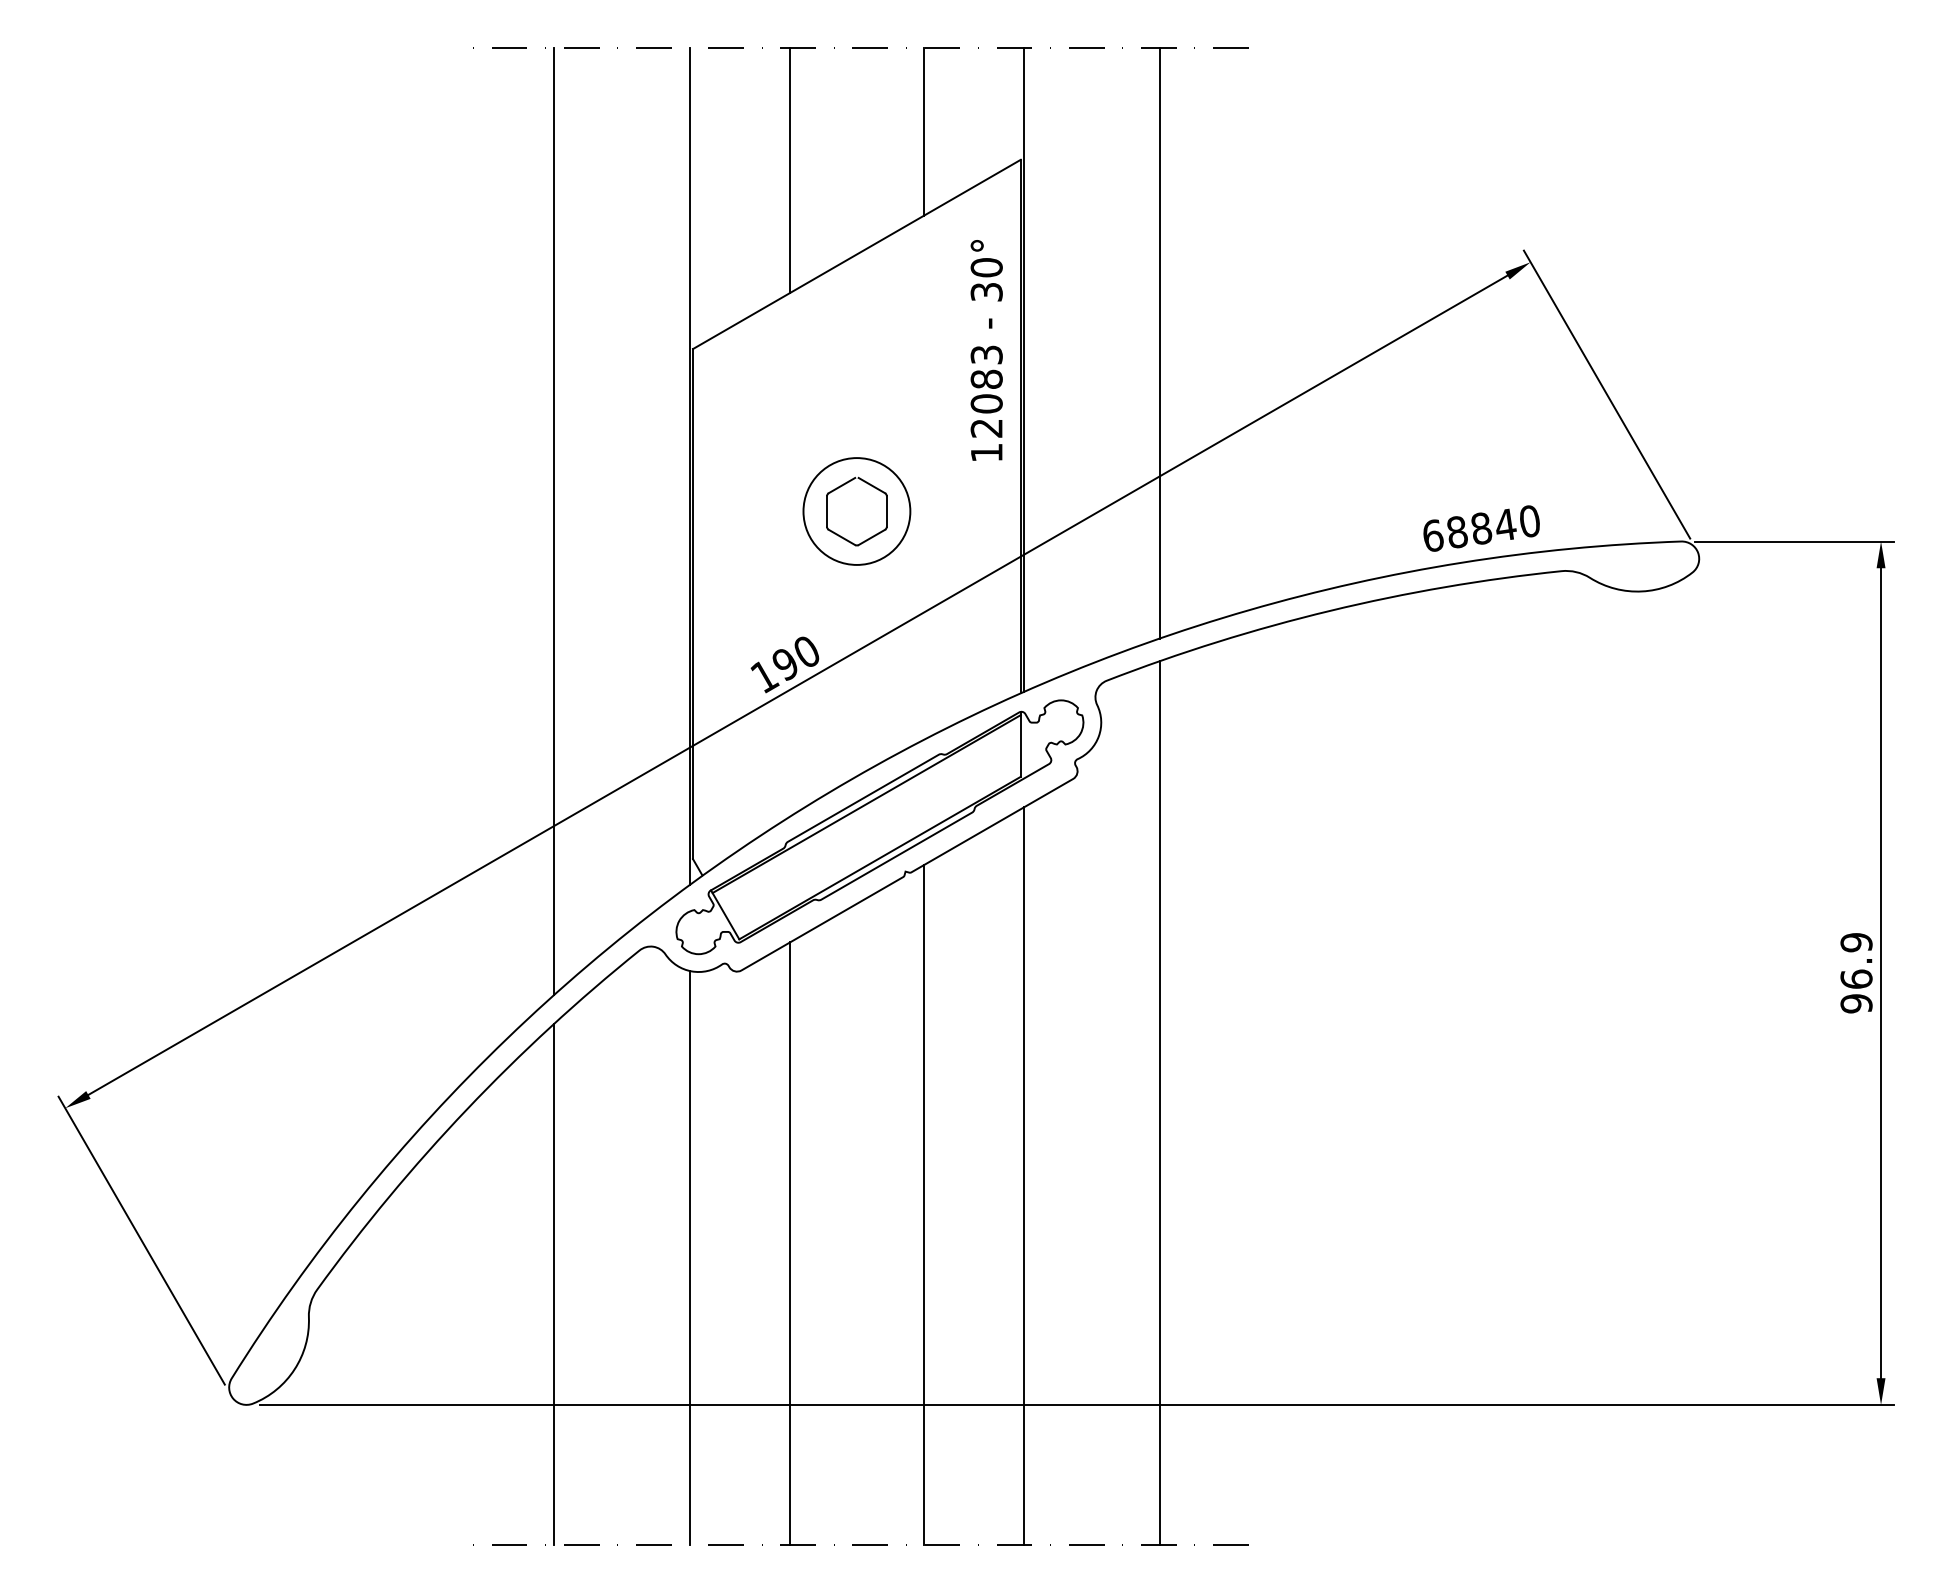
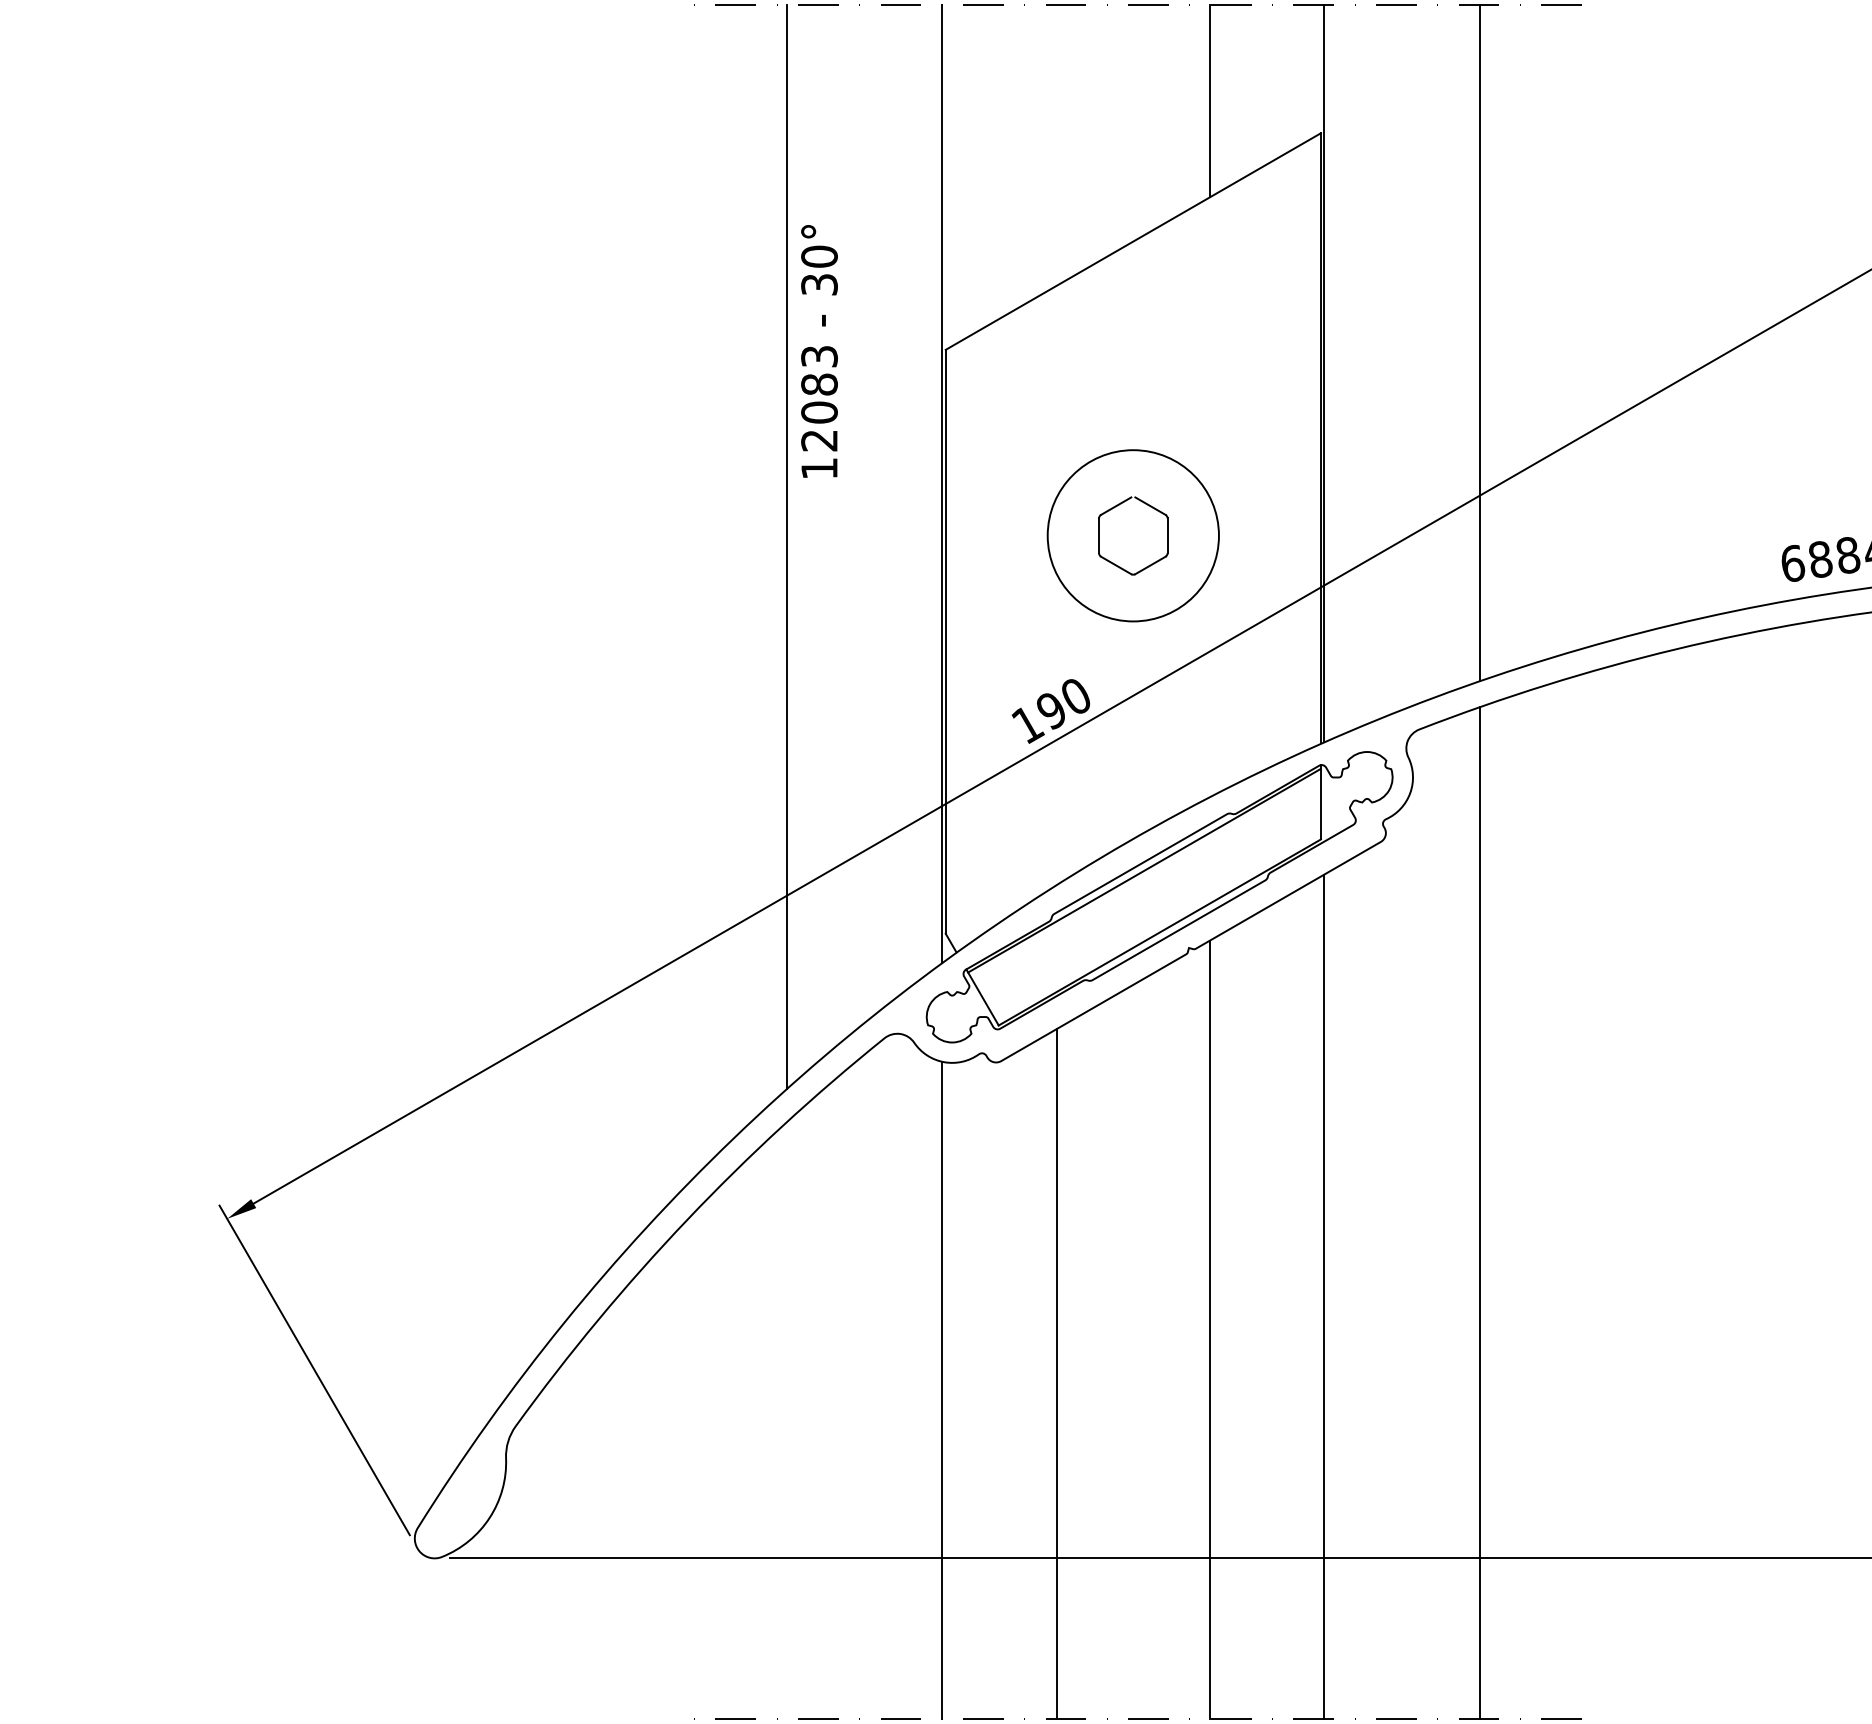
line: (790, 169) -> (1057, 144), removed
text: (986, 350) -> (819, 351), moved
circle: (856, 511) -> (1132, 535), size x1.4
line: (554, 1284) -> (787, 1420), removed

